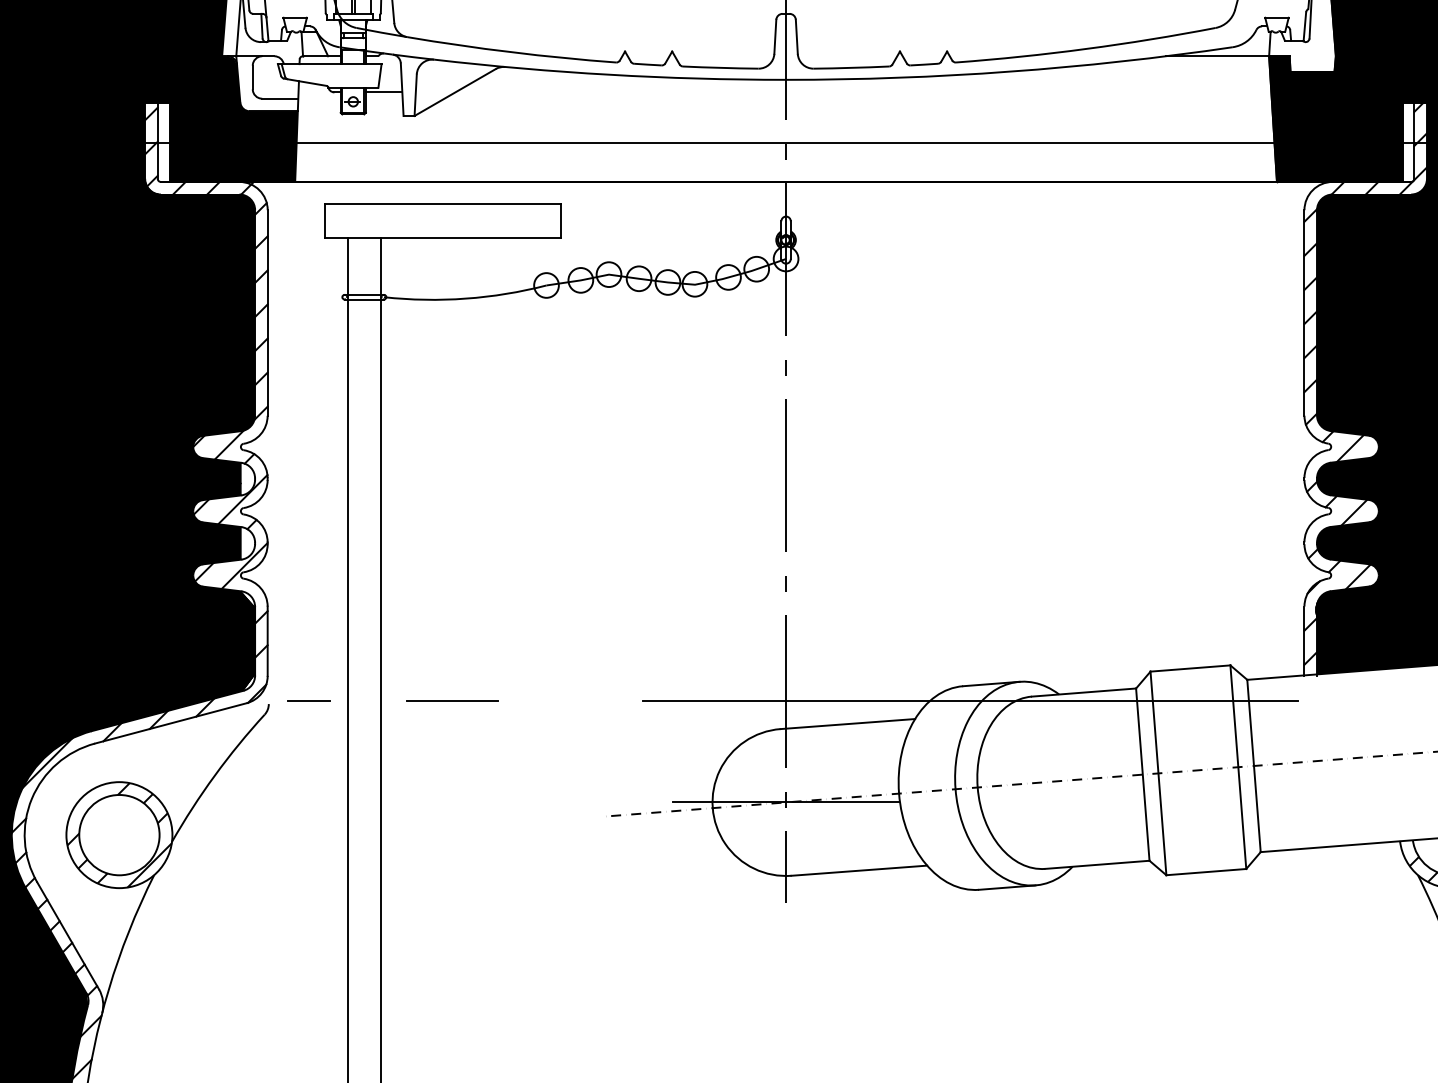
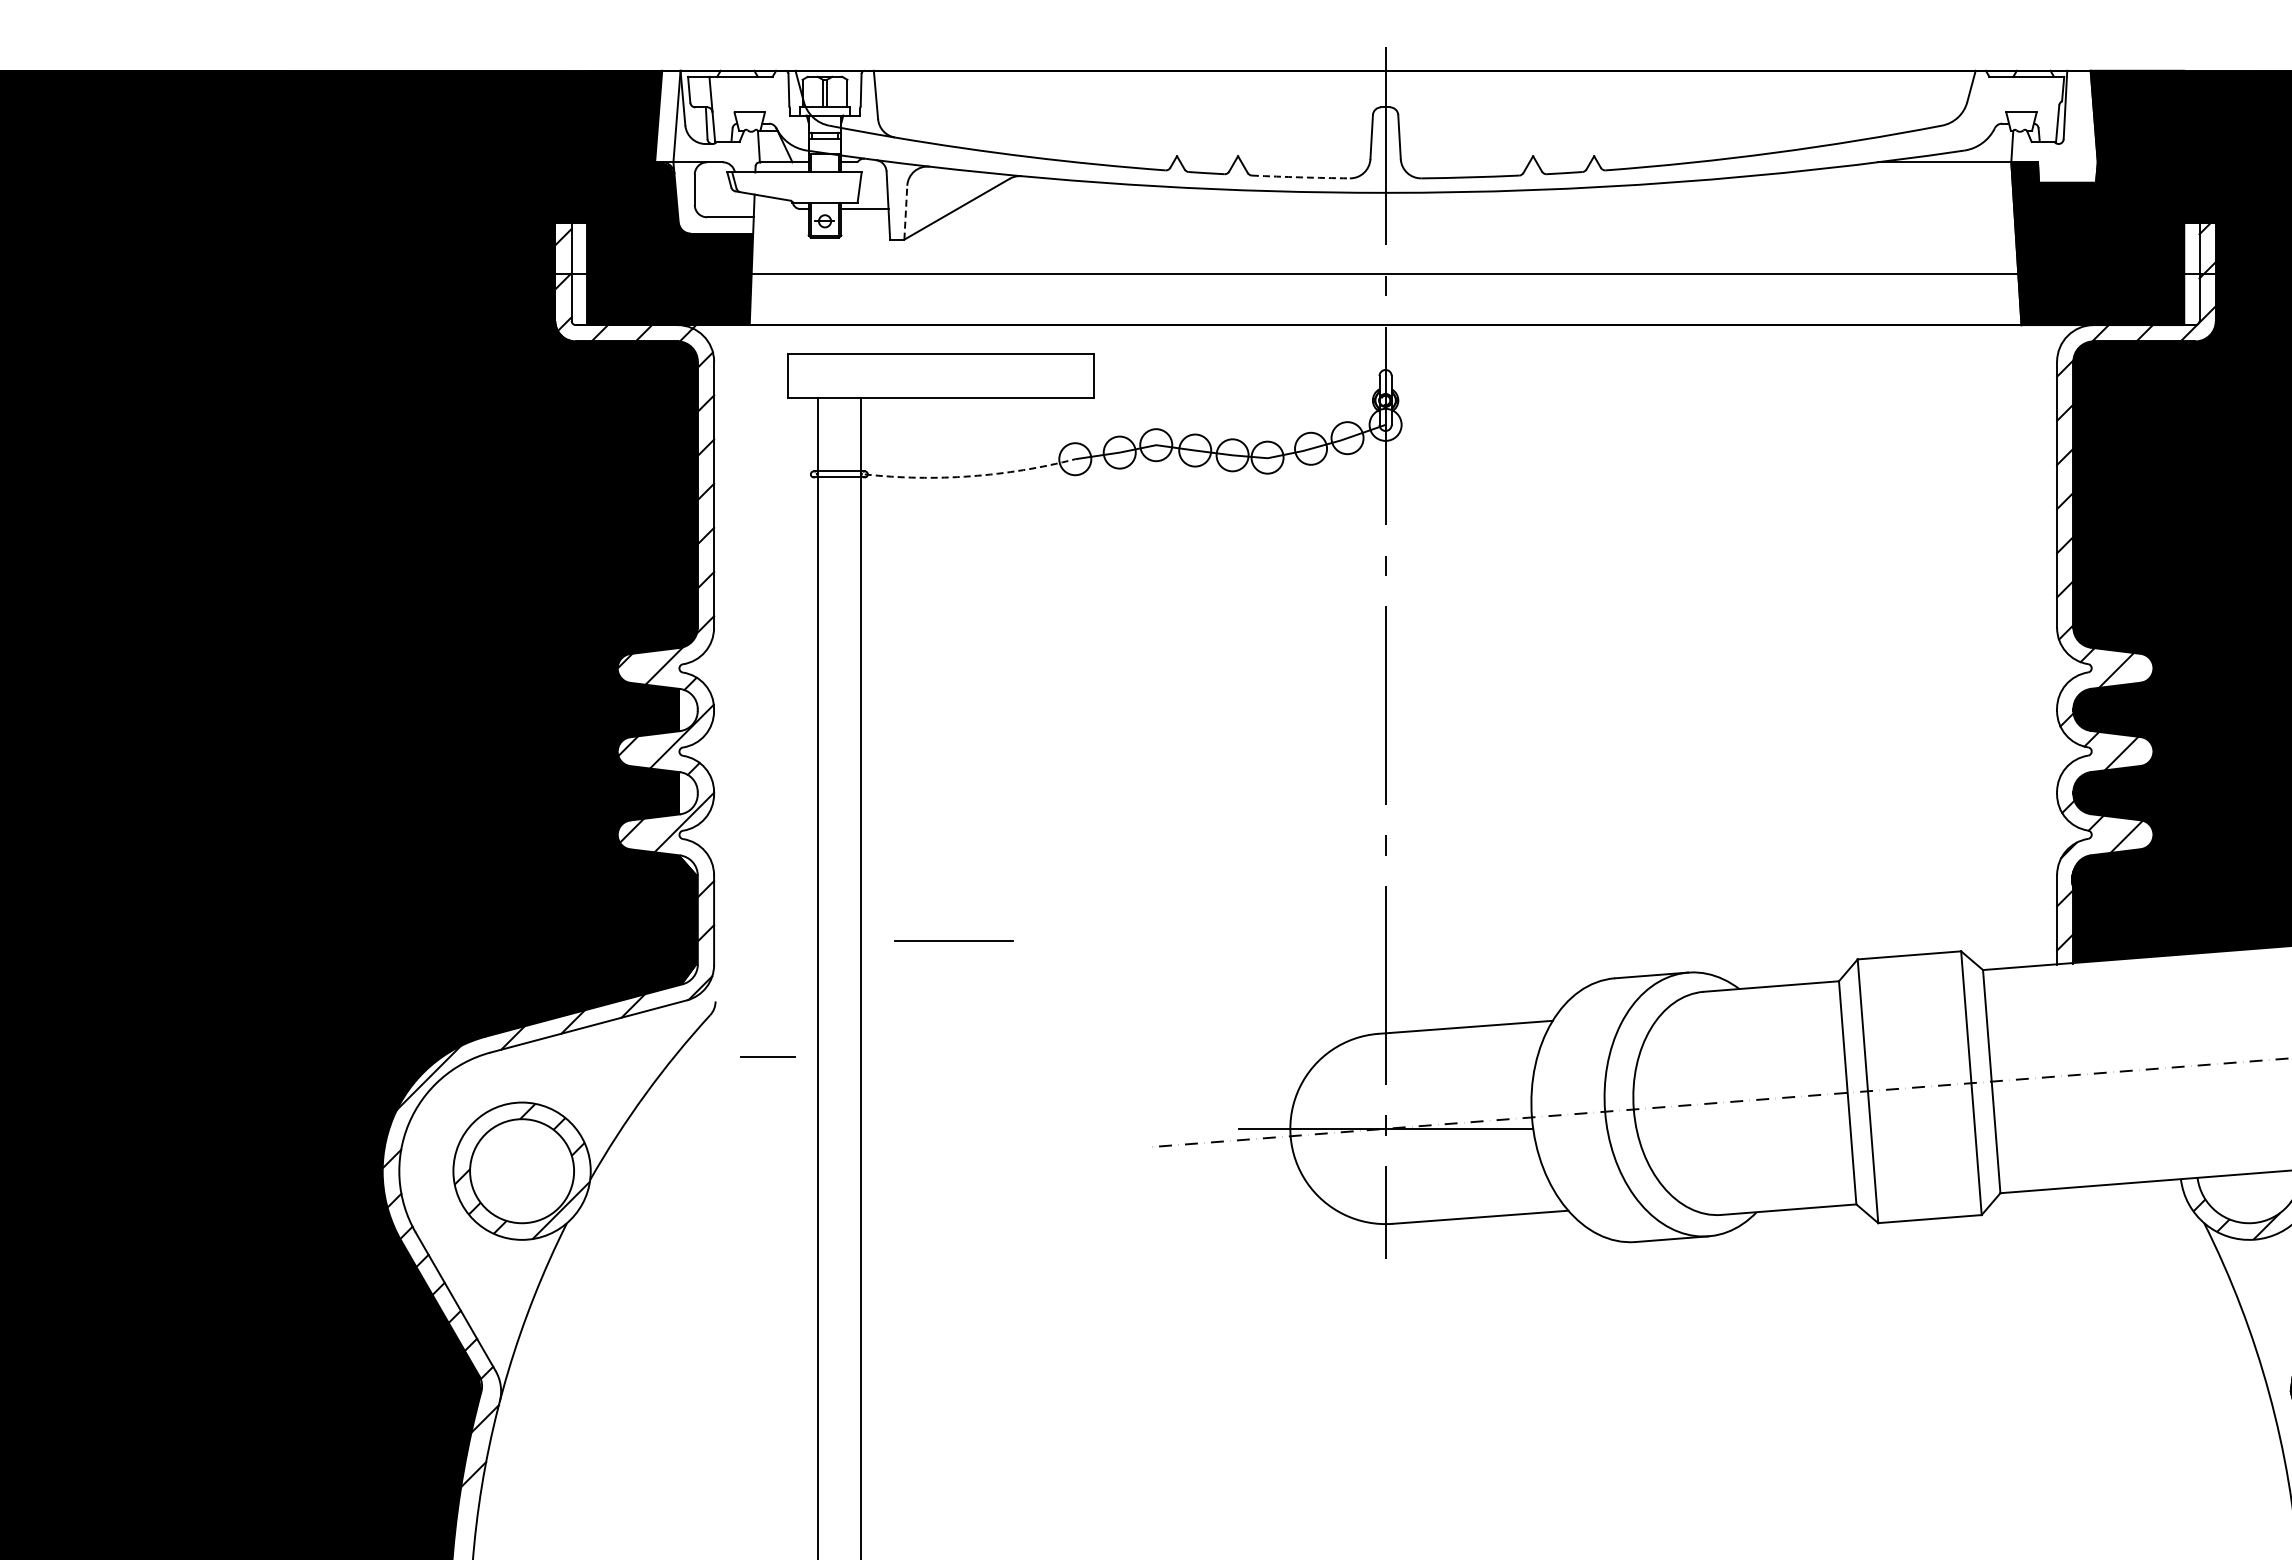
arc: (720, 67) -> (1300, 177), solid -> dashed
line: (415, 95) -> (905, 212), solid -> dashed
arc: (465, 298) -> (970, 476), solid -> dashed
line: (308, 701) -> (767, 1056), moved
line: (452, 701) -> (953, 940), moved
line: (970, 701) -> (1624, 998), removed

